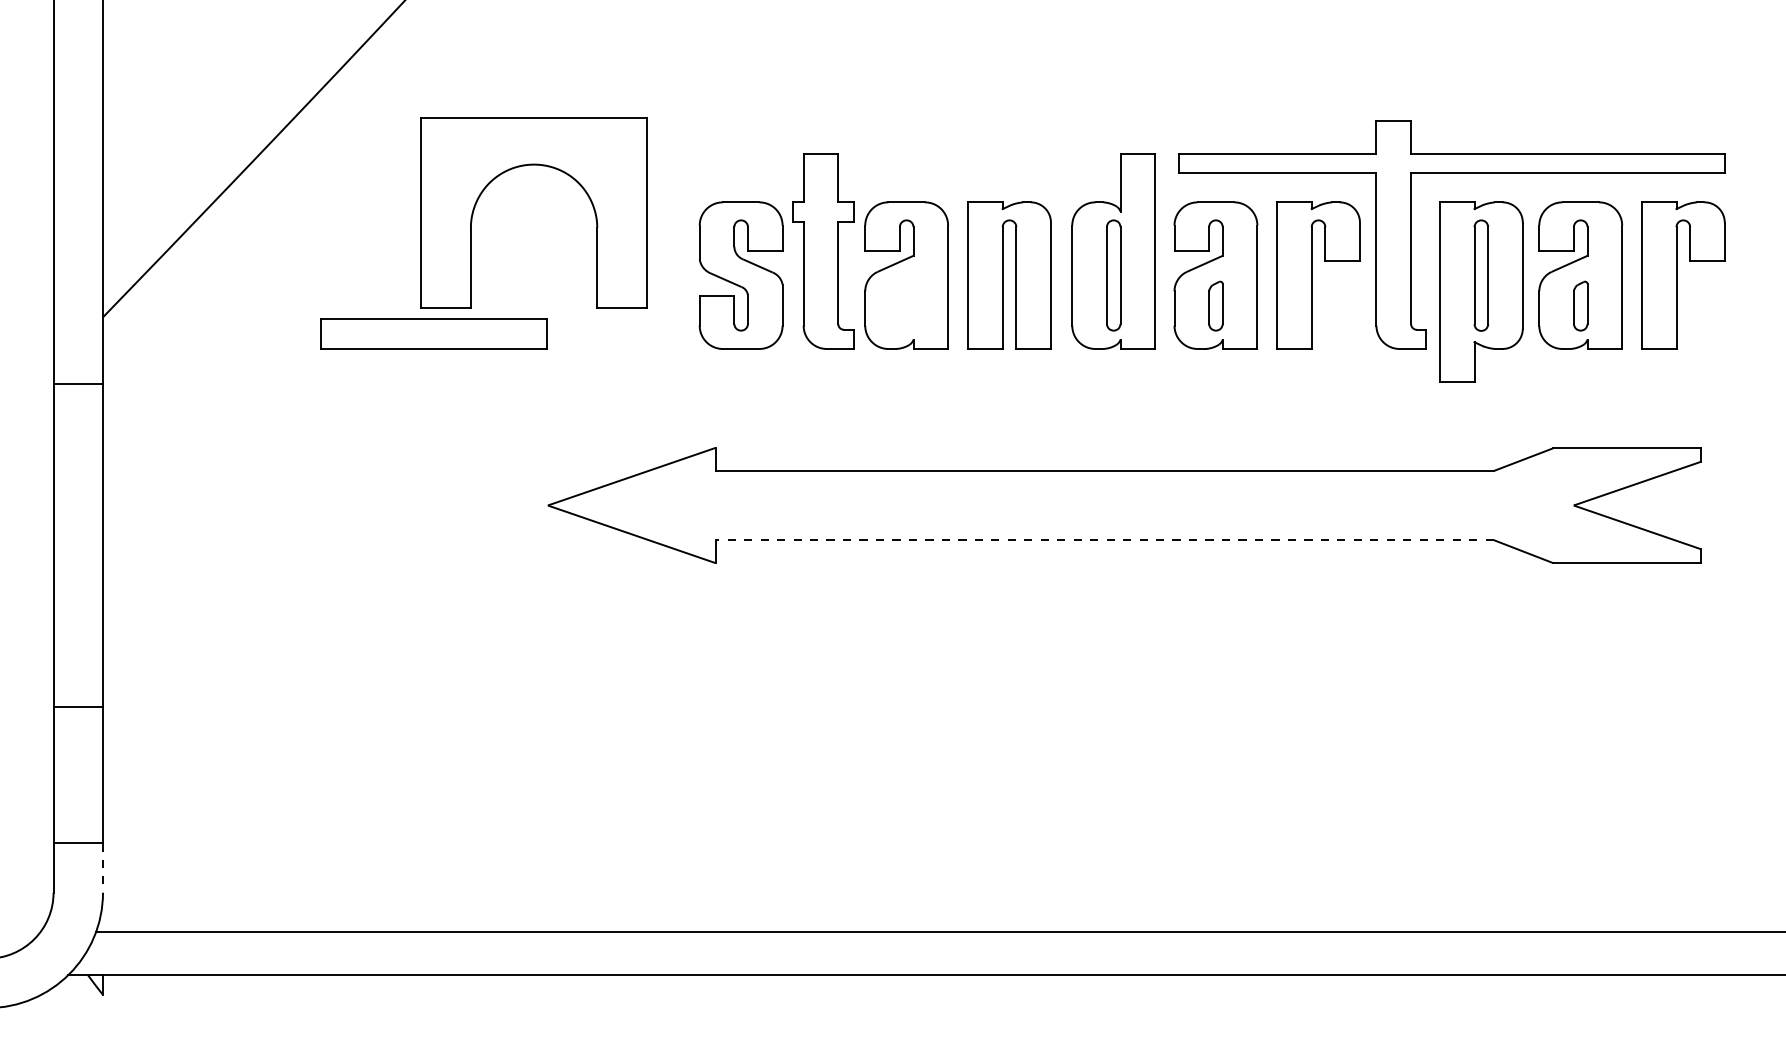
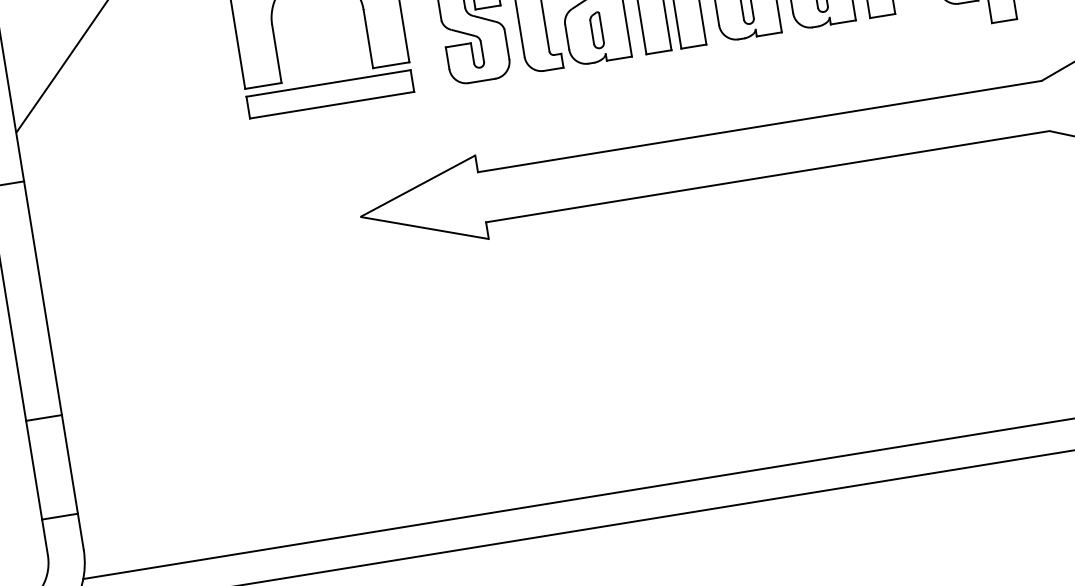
part: (906, 305) -> (596, 30), added
part: (433, 333) -> (329, 94), moved
line: (1104, 540) -> (767, 177), dashed -> solid
line: (103, 868) -> (81, 531), dashed -> solid

